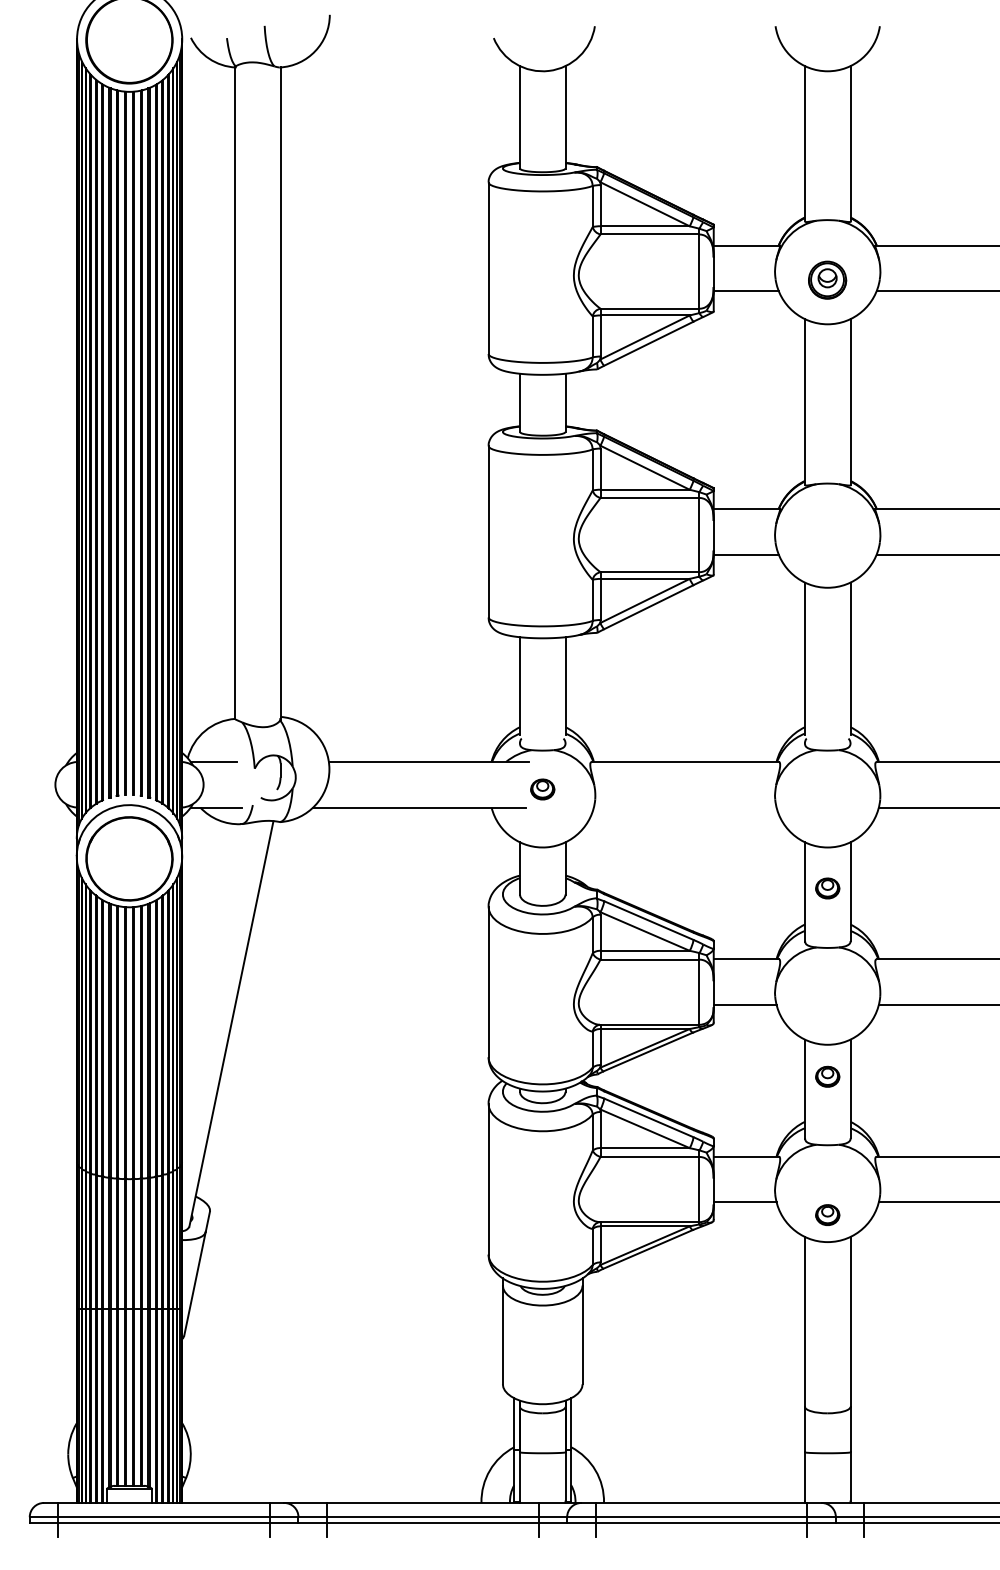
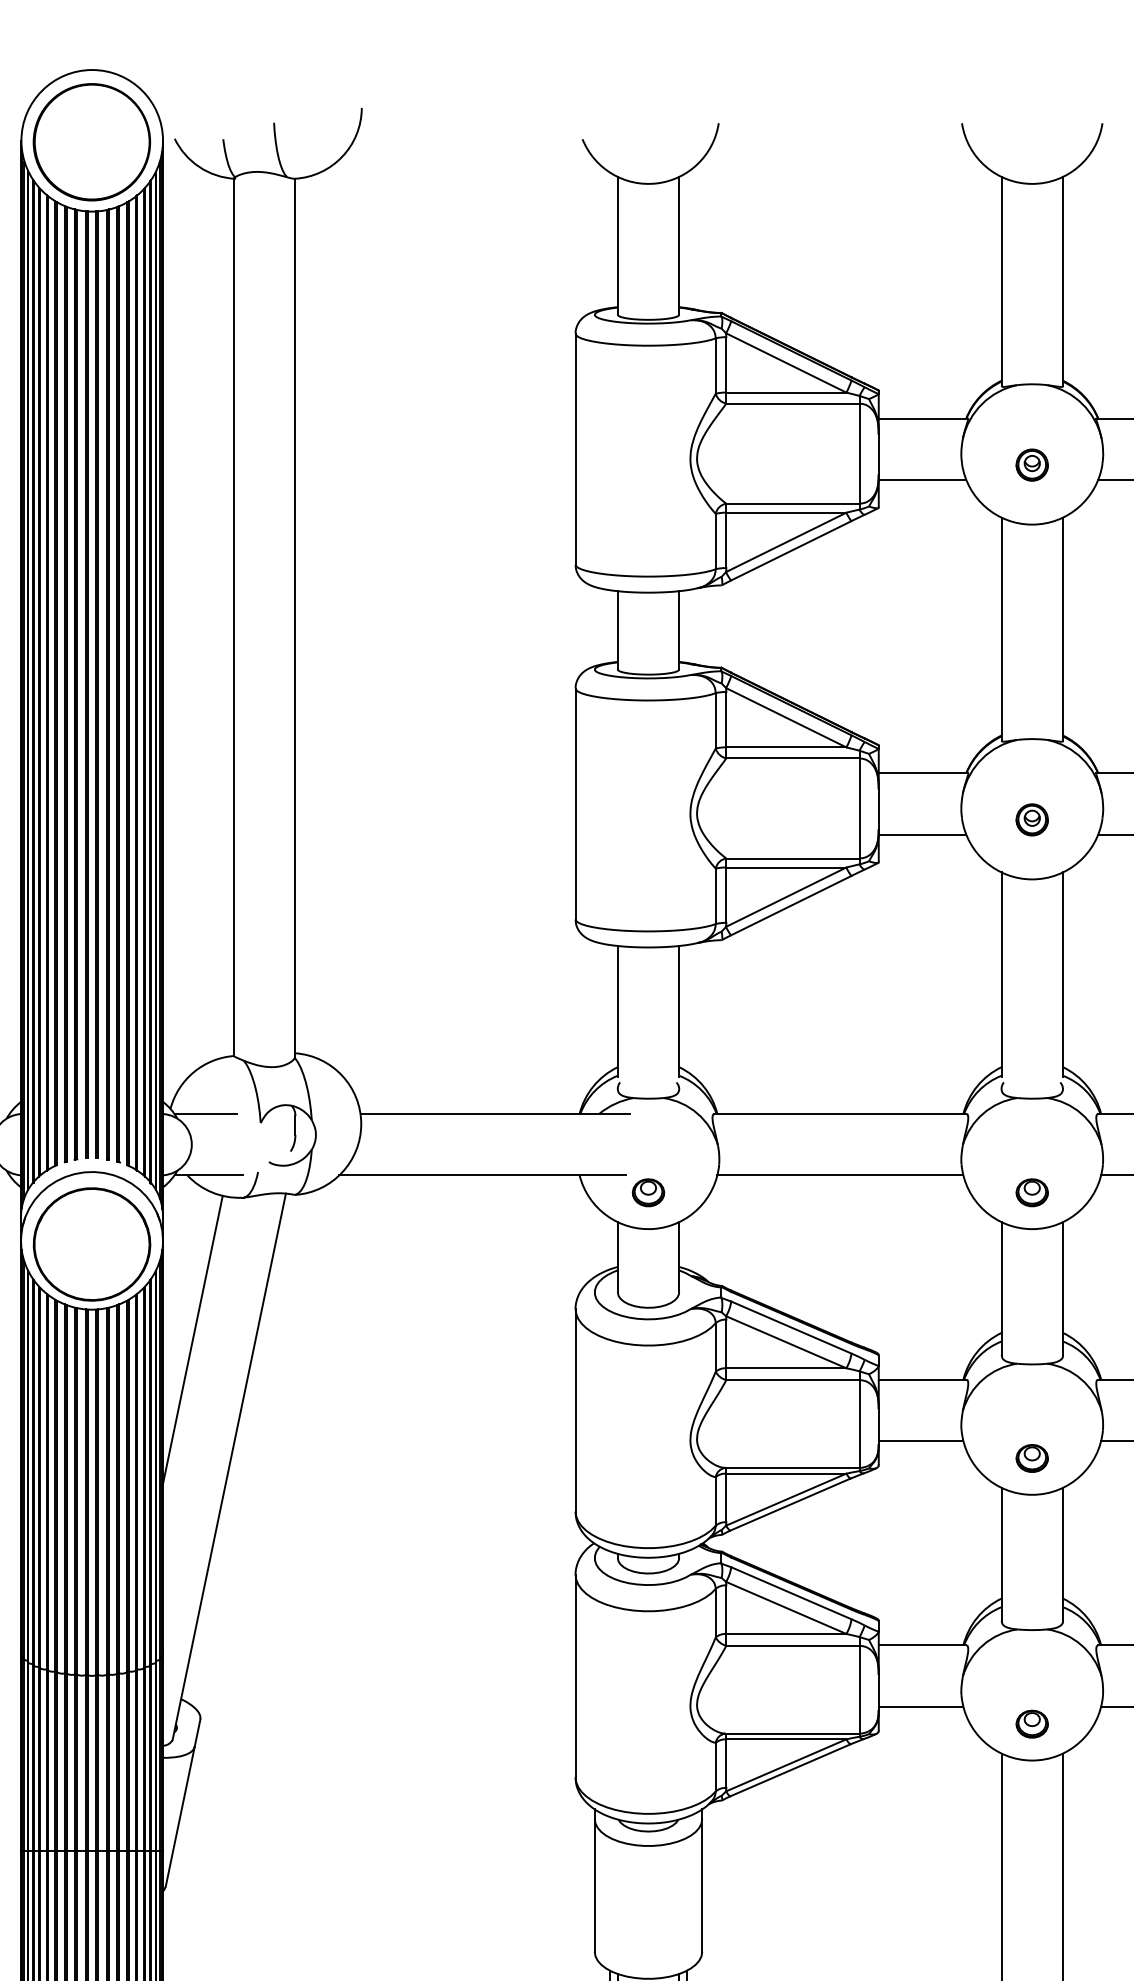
part: (827, 279) -> (1031, 464), size x0.62
part: (827, 543) -> (1031, 819), added
part: (542, 789) -> (648, 1192), moved
line: (684, 807) -> (839, 1175), added
part: (827, 888) -> (1031, 1192), moved
line: (204, 929) -> (193, 1339), added
part: (827, 1076) -> (1031, 1458), moved

